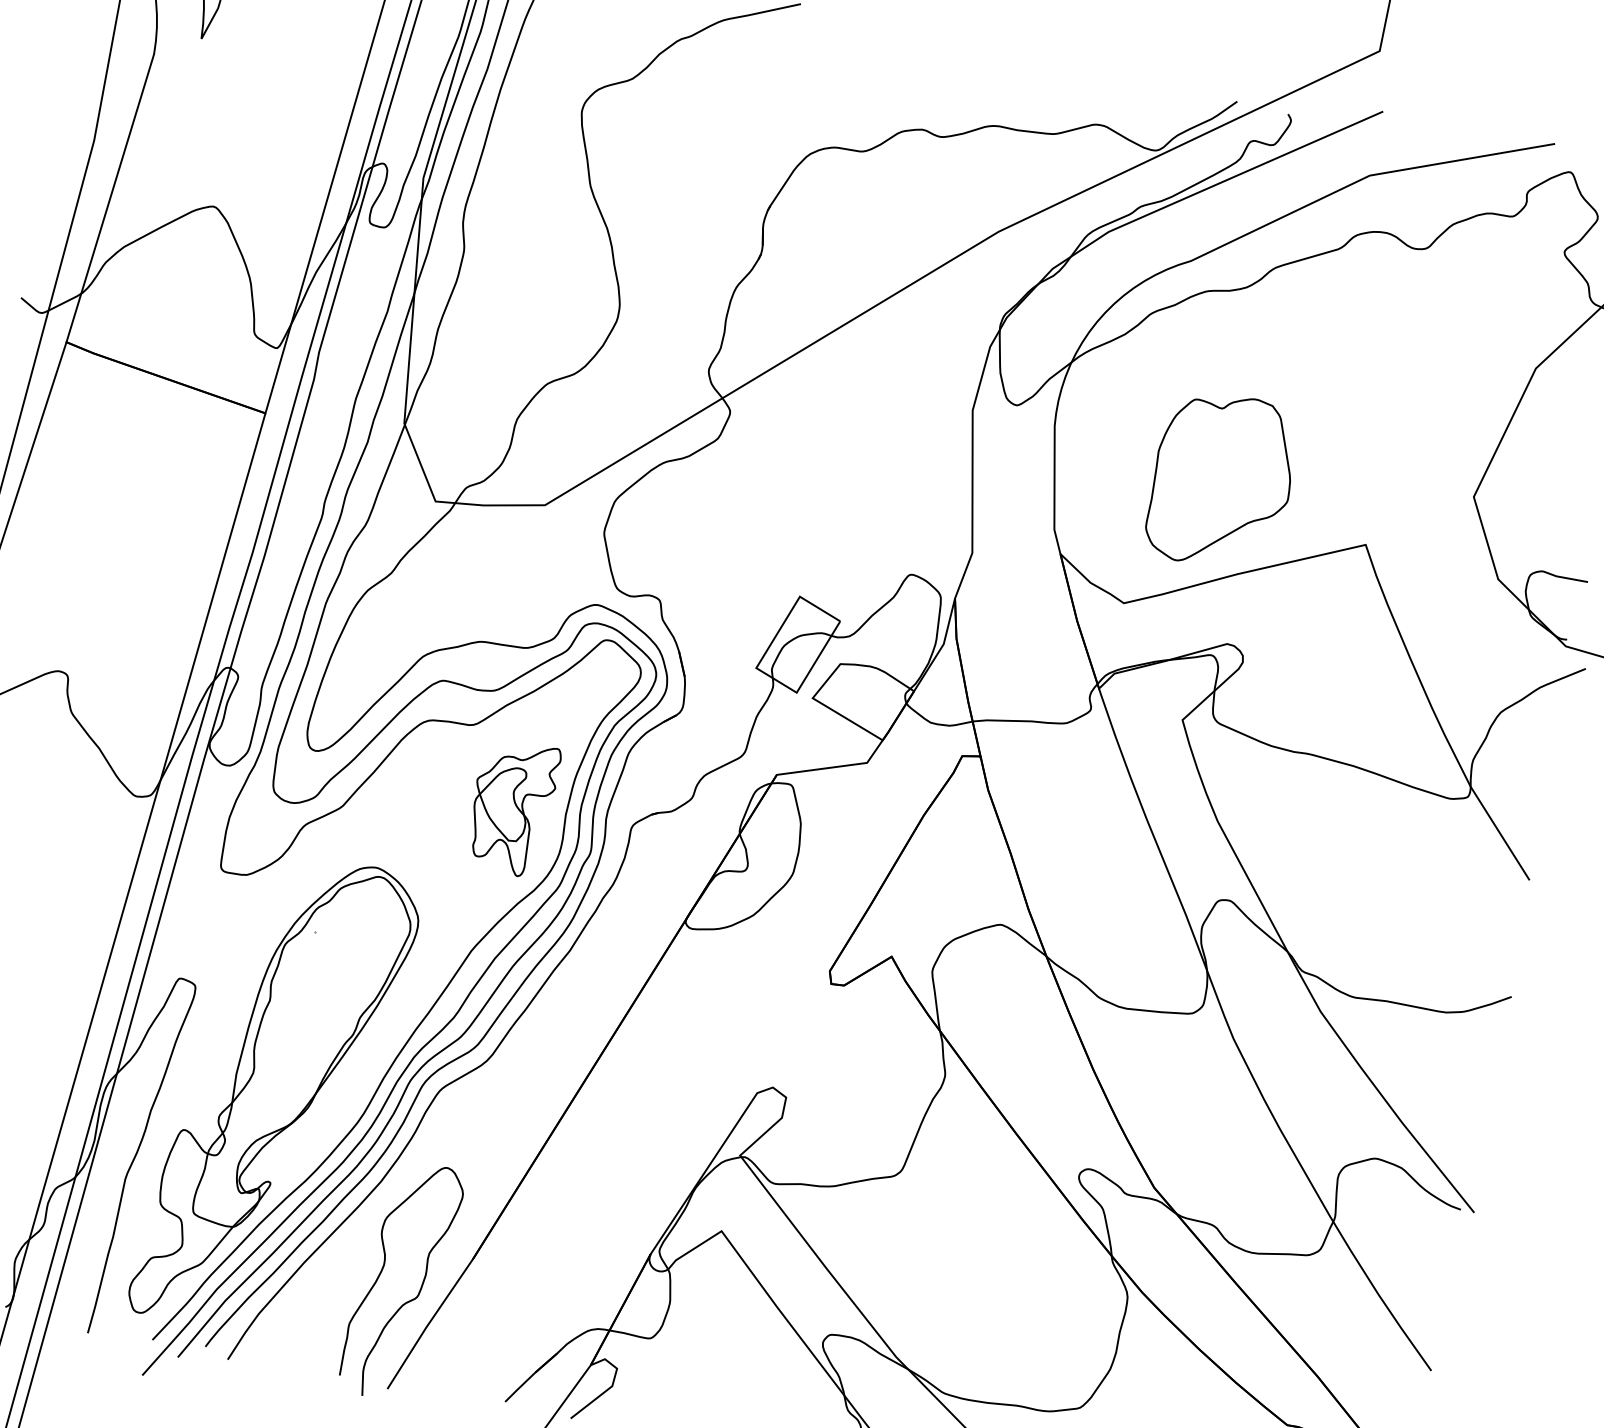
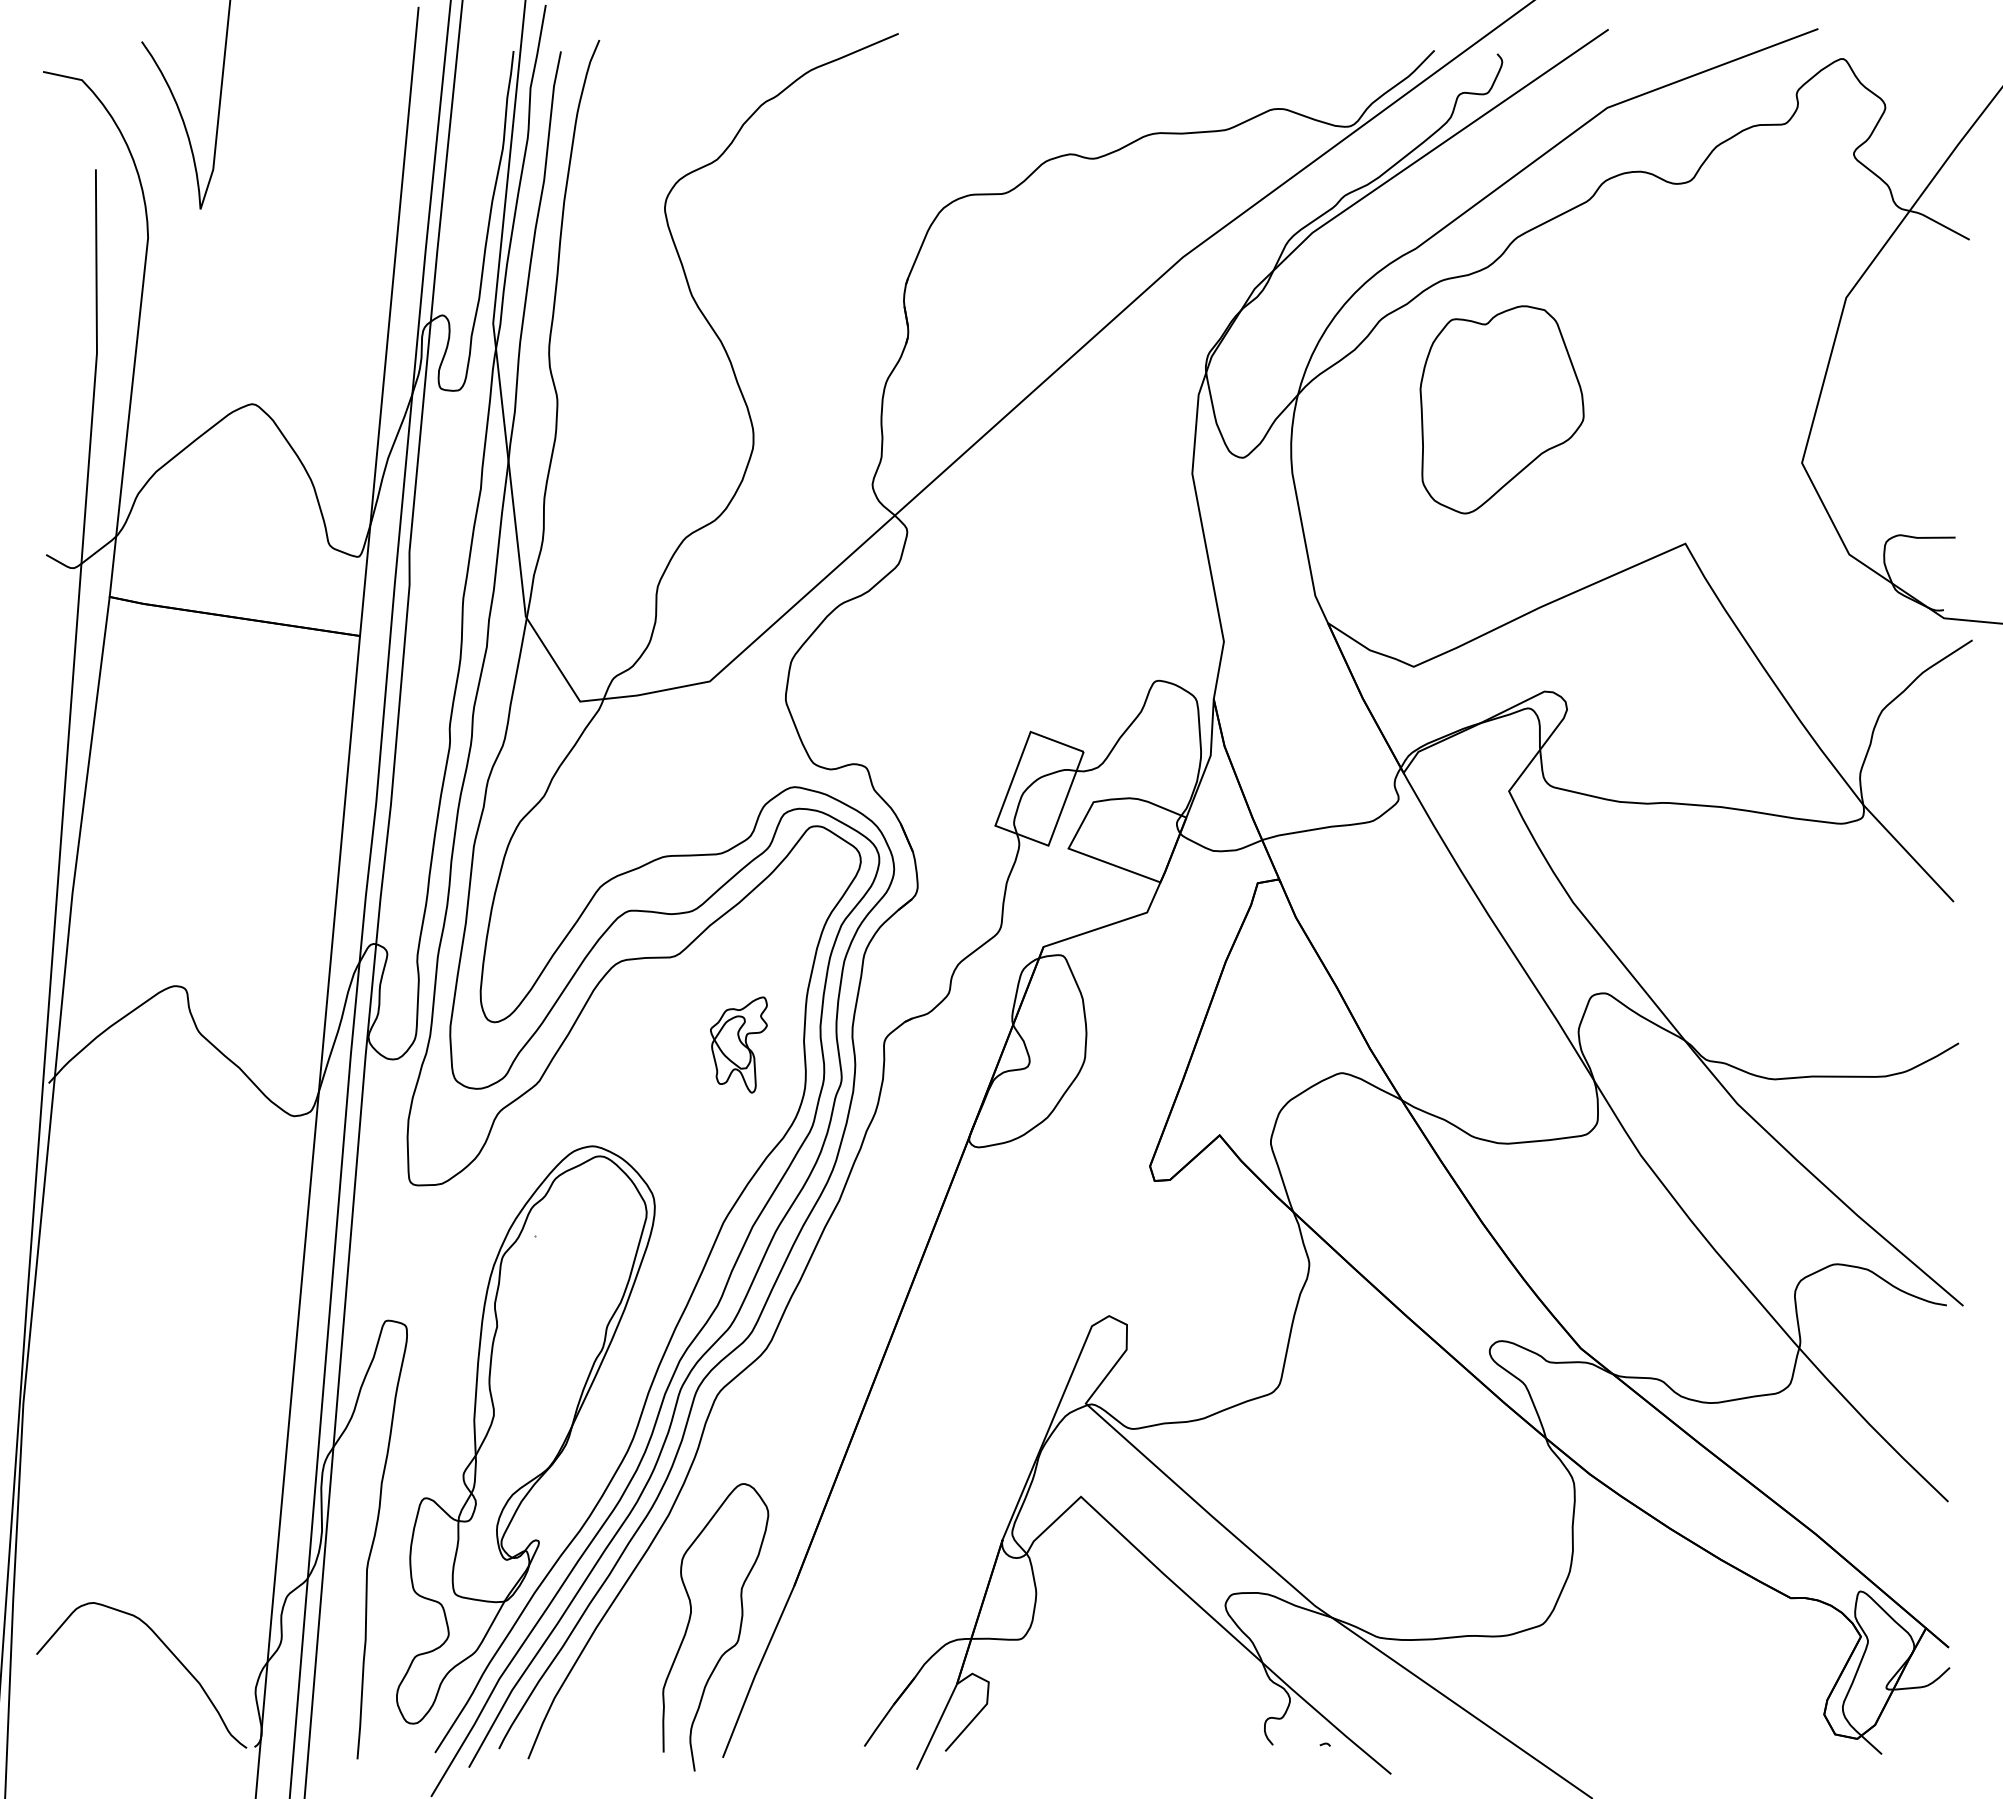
part: (1221, 480) -> (1501, 409), moved
part: (511, 807) -> (738, 1044), size x0.6

